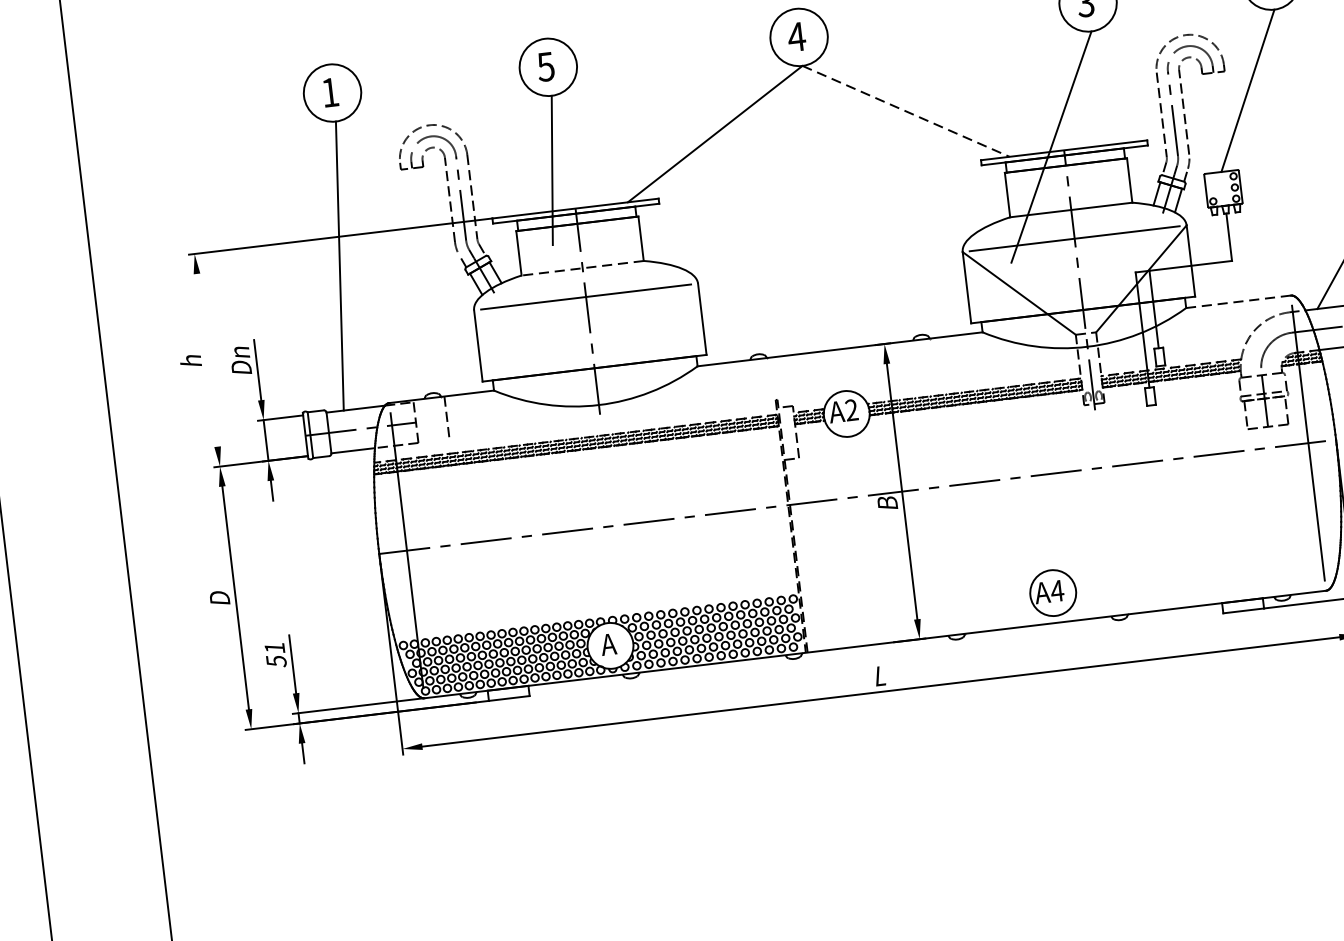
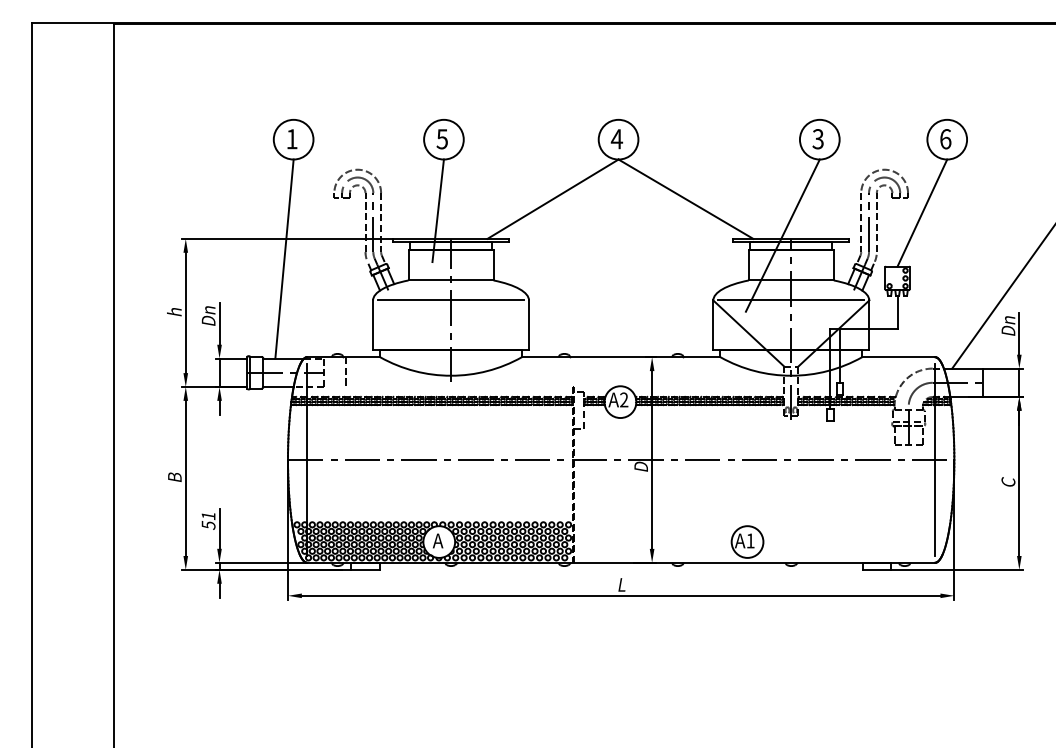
line: (906, 111) -> (686, 199), dashed -> solid
line: (583, 268) -> (451, 280), dashed -> solid
line: (1238, 302) -> (898, 357), dashed -> solid
line: (206, 359) -> (185, 312), added
text: (886, 502) -> (640, 466), B -> D
text: (1057, 590) -> (750, 540), 4 -> 1
text: (219, 598) -> (174, 477), D -> B

